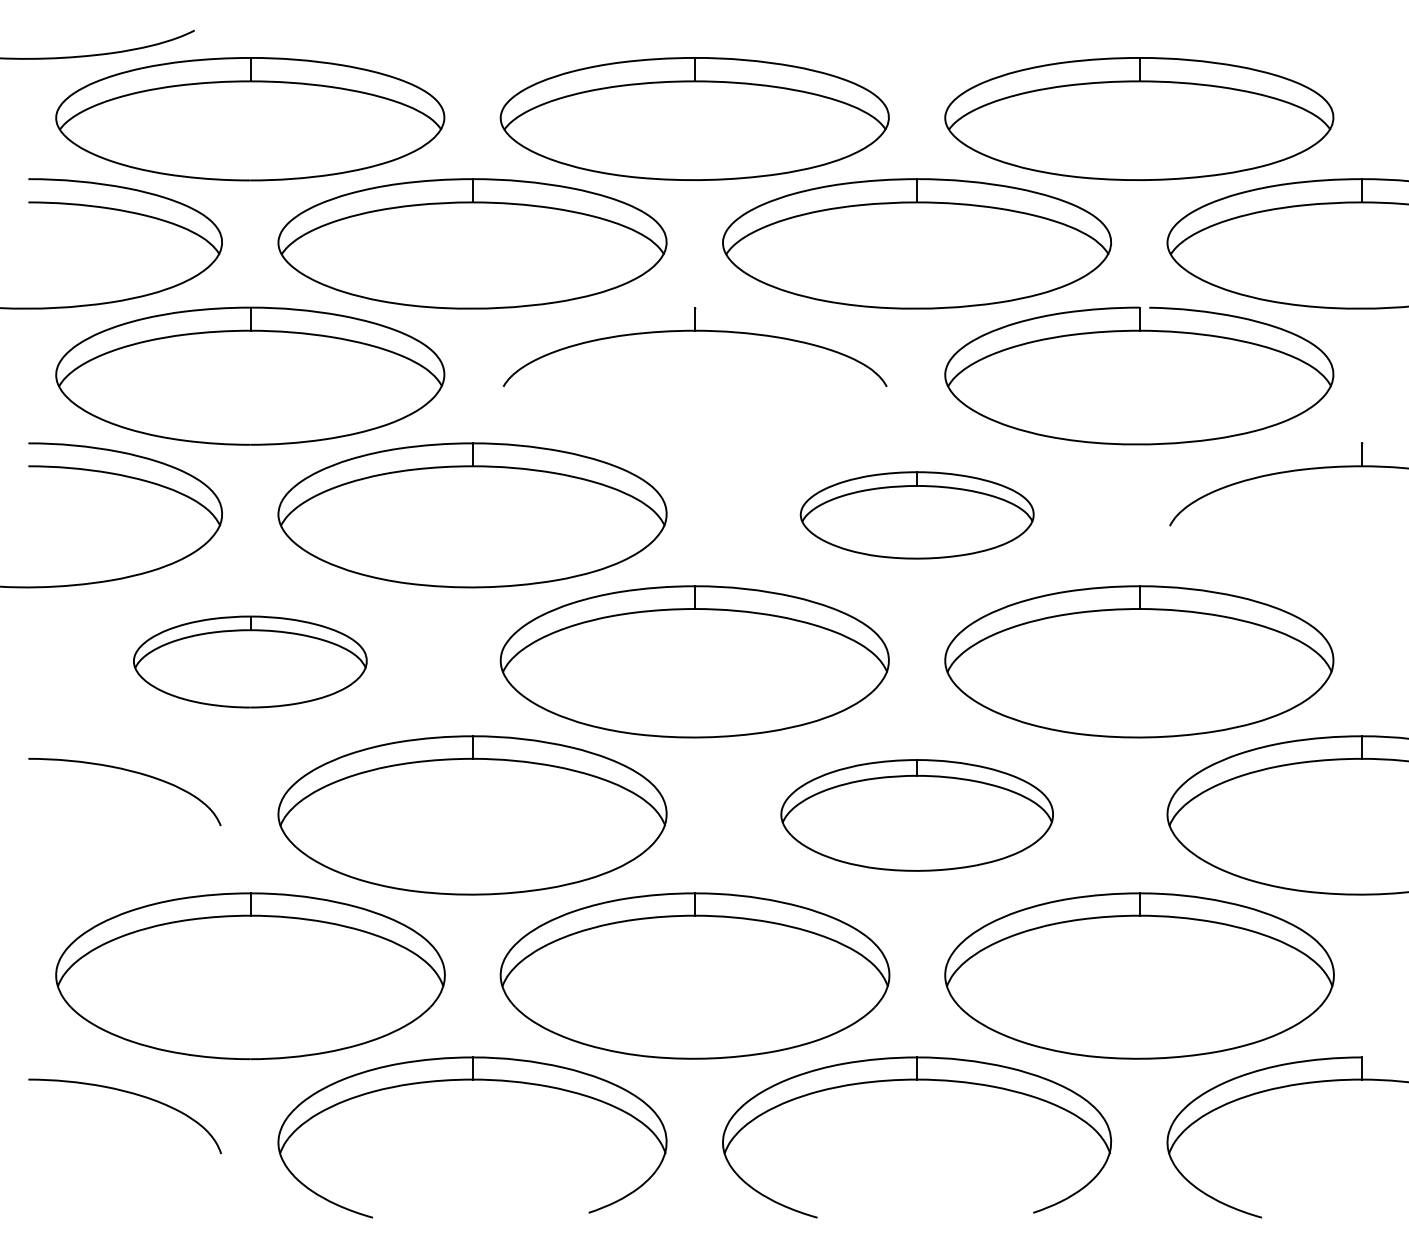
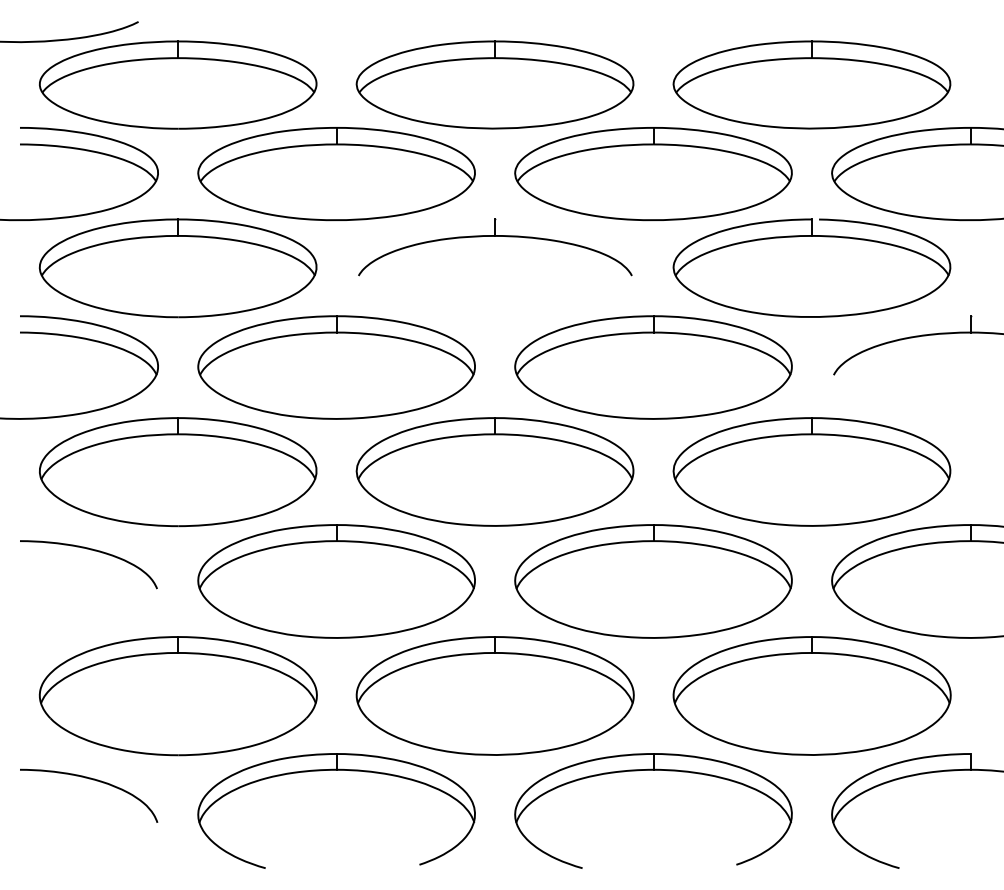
part: (917, 515) -> (653, 367), size x1.67
part: (250, 661) -> (178, 471), size x1.67
part: (917, 815) -> (653, 581), size x1.43

